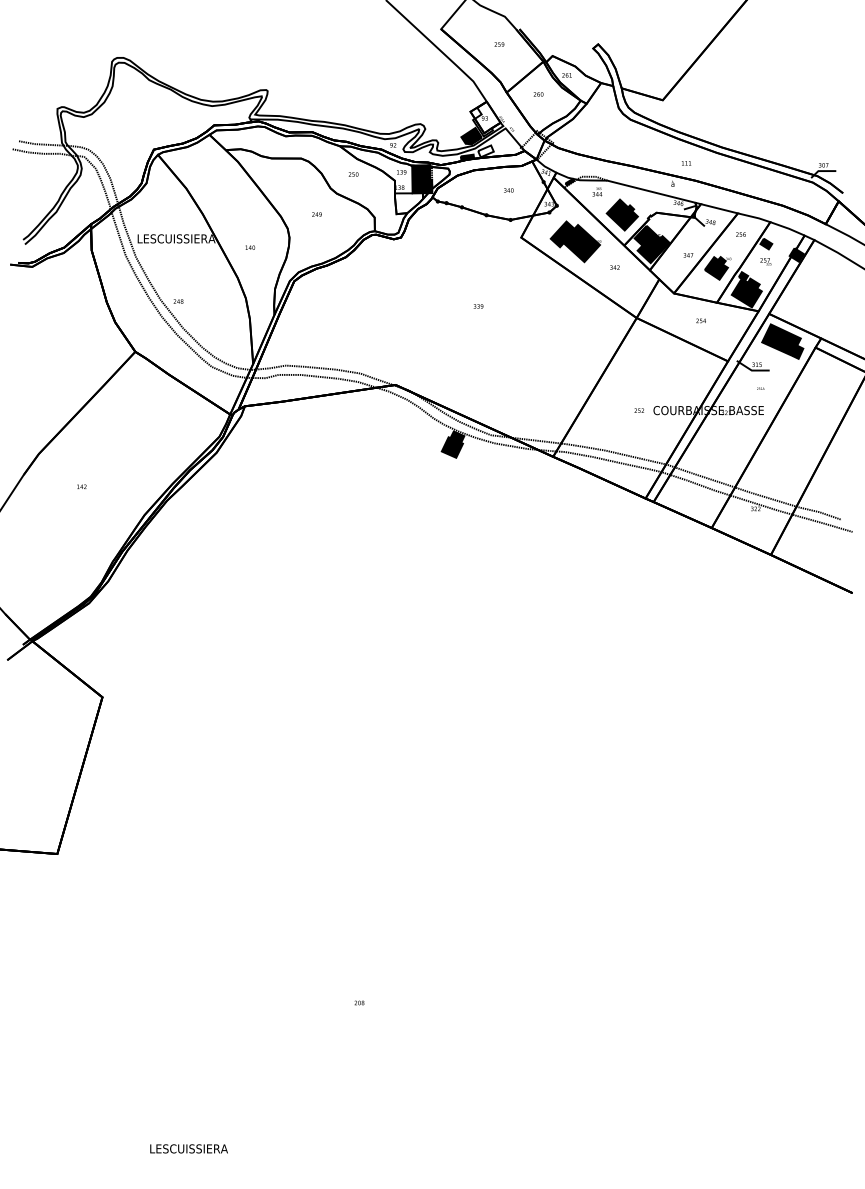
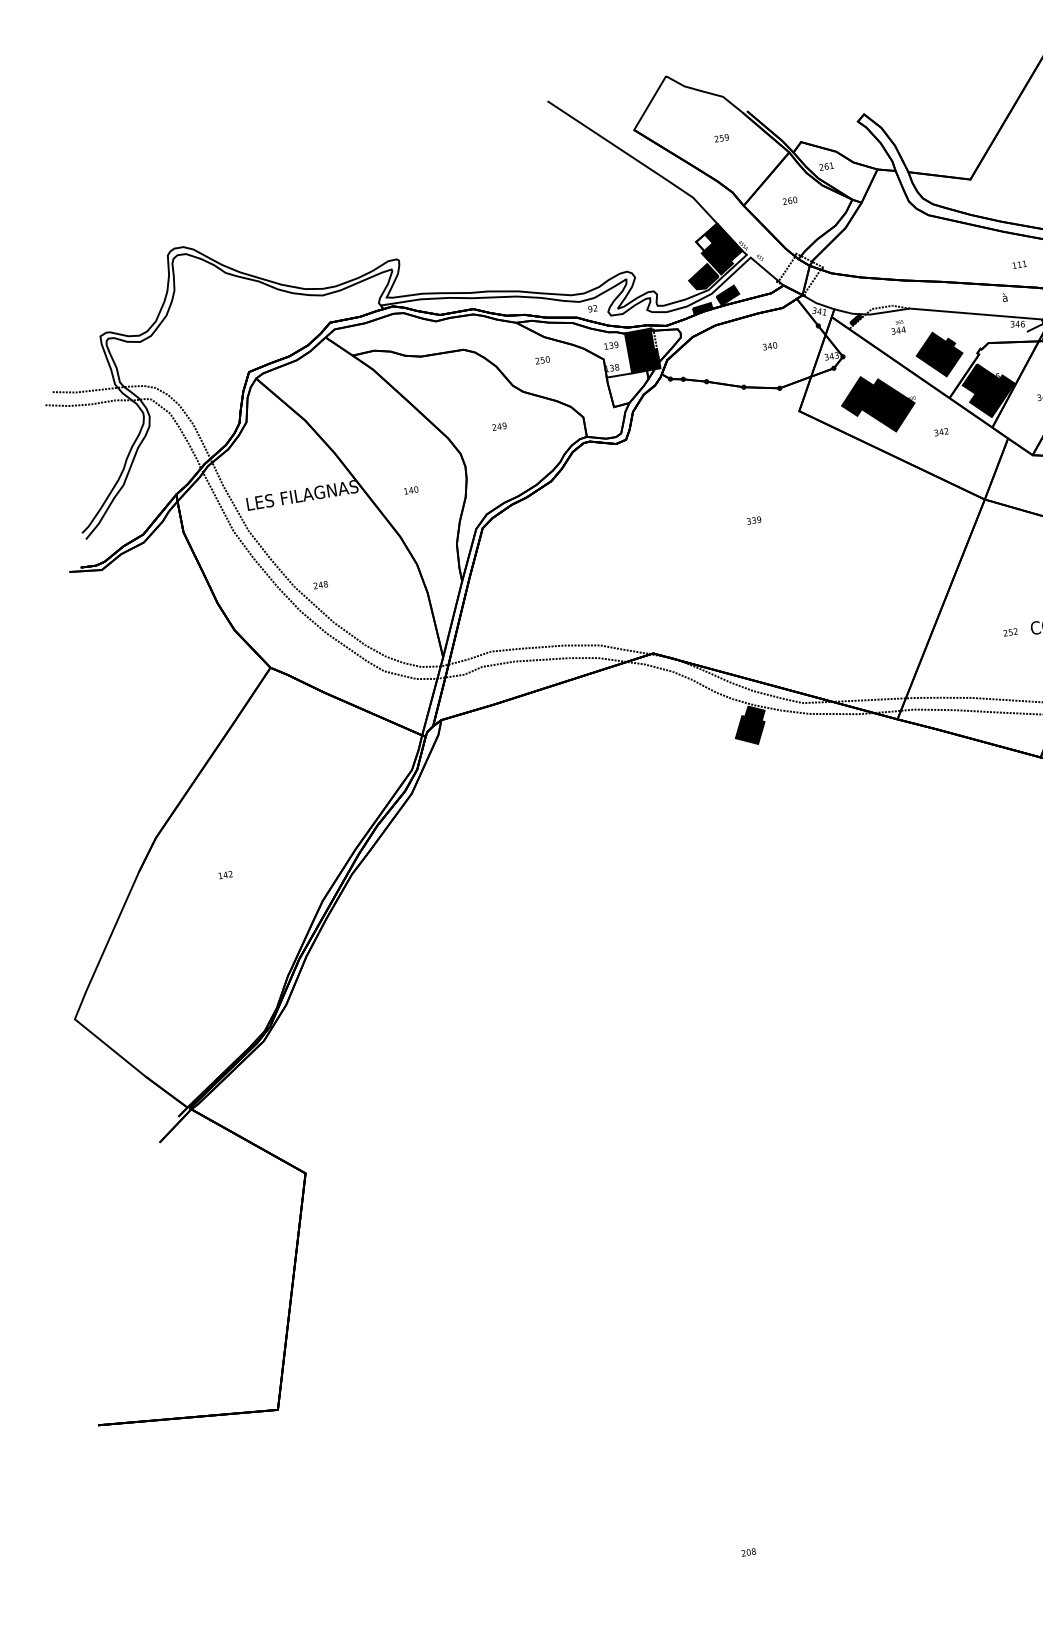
fill: (486, 118) -> (720, 247), added
fill: (485, 151) -> (727, 295), added
text: (186, 238) -> (317, 492), LESCUISSIERA -> LES FILAGNAS

